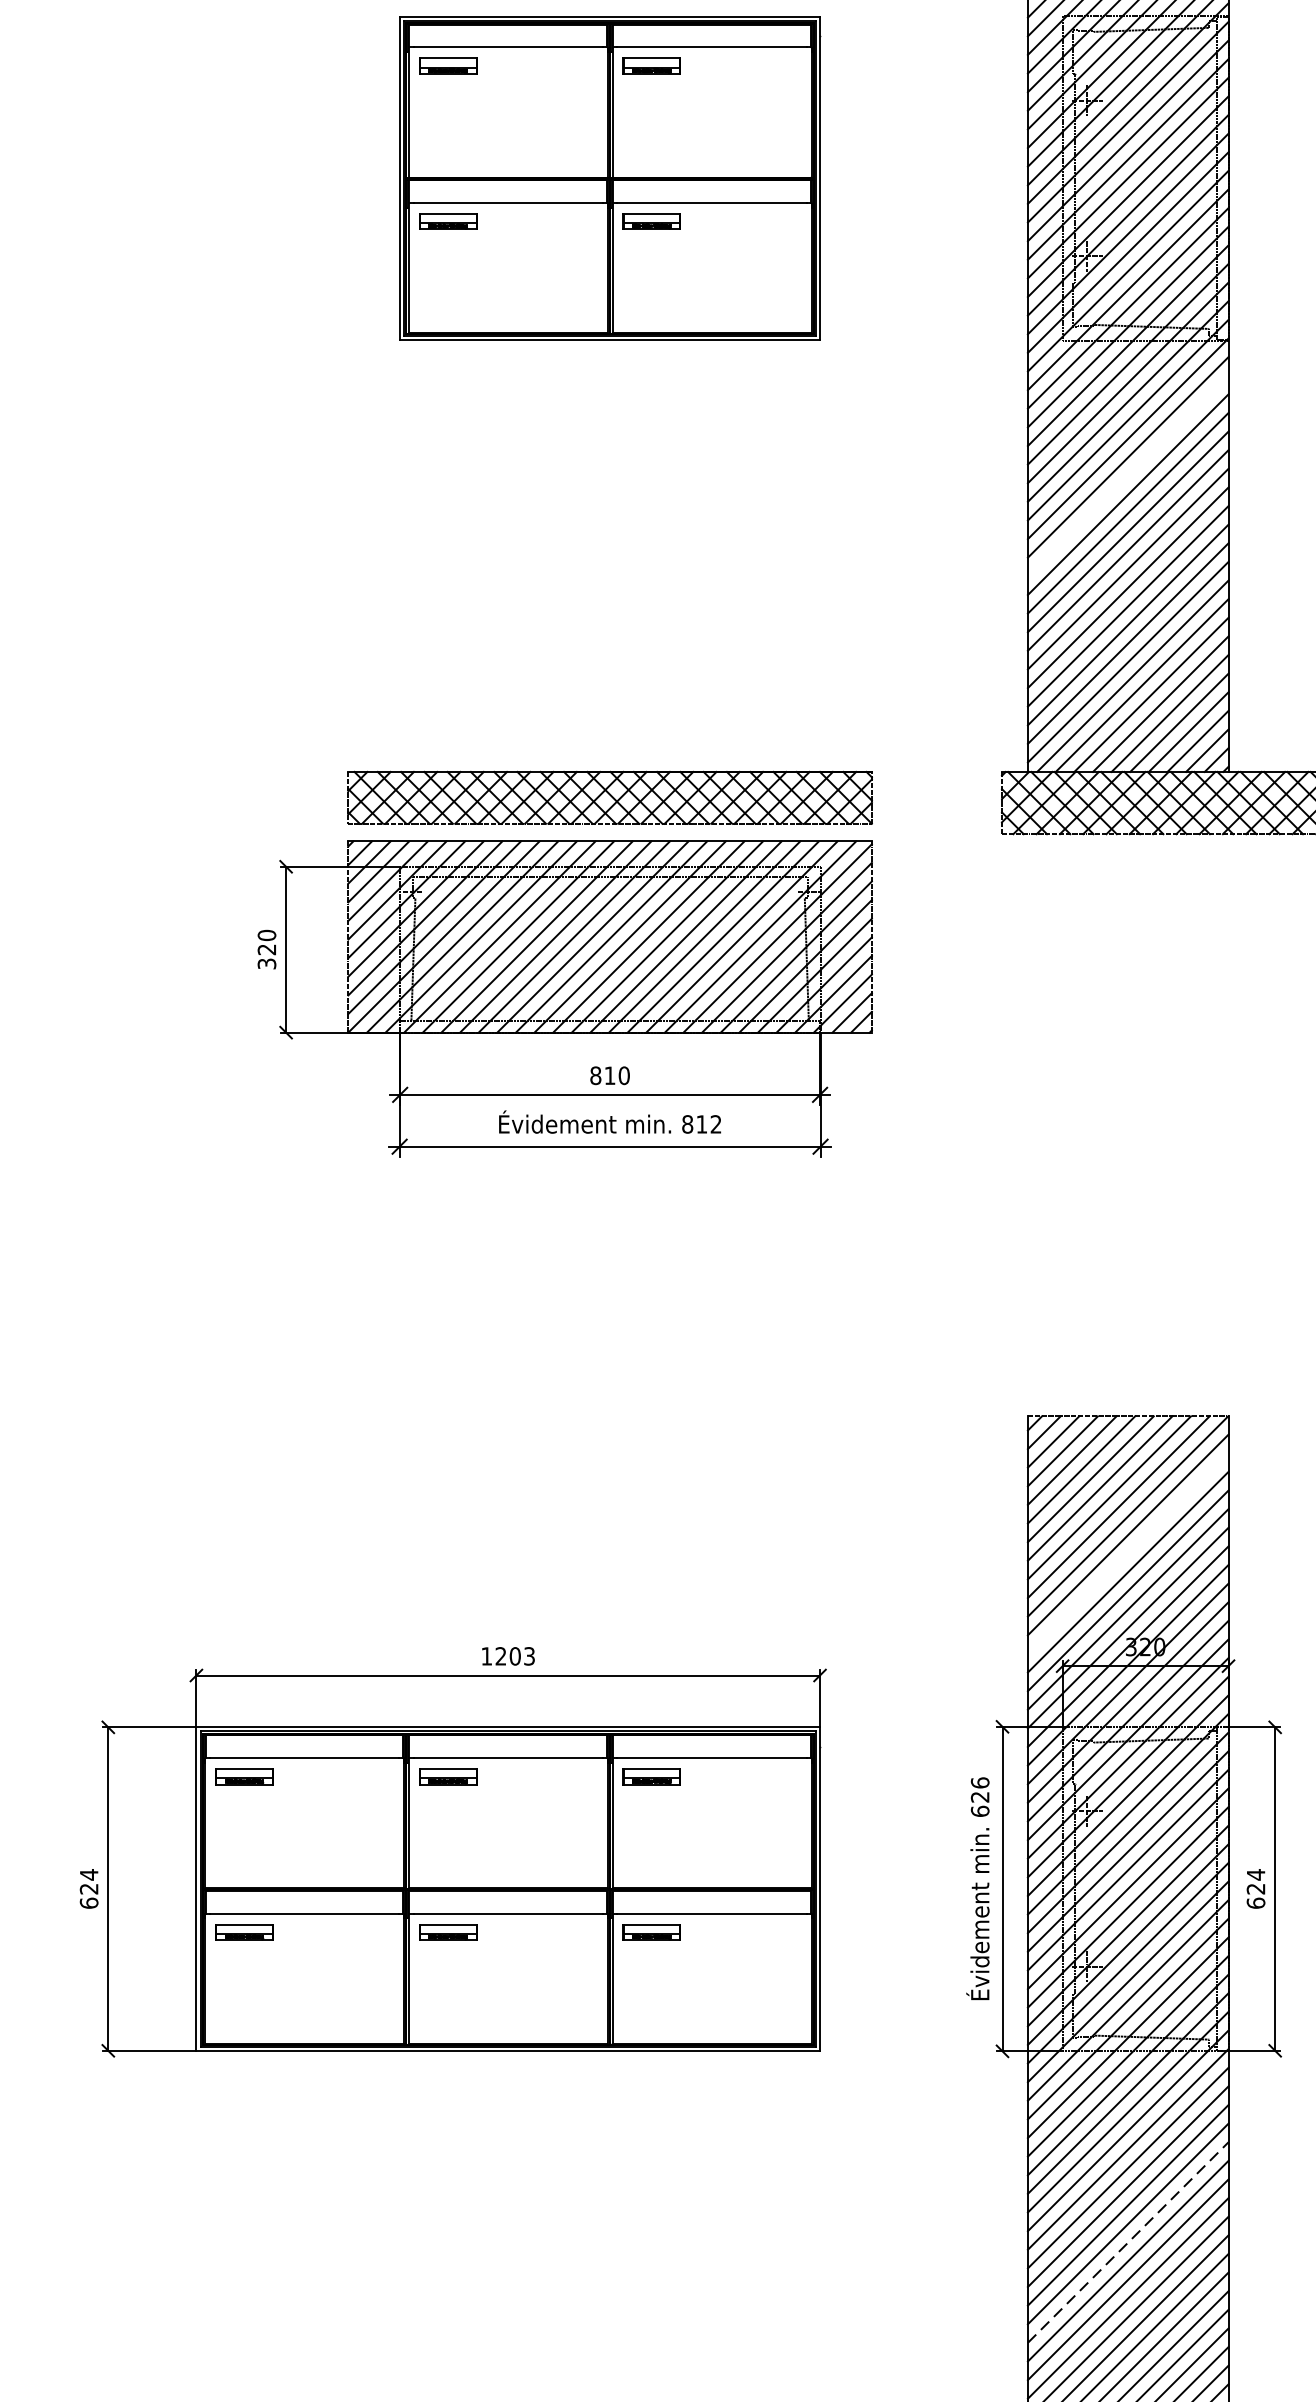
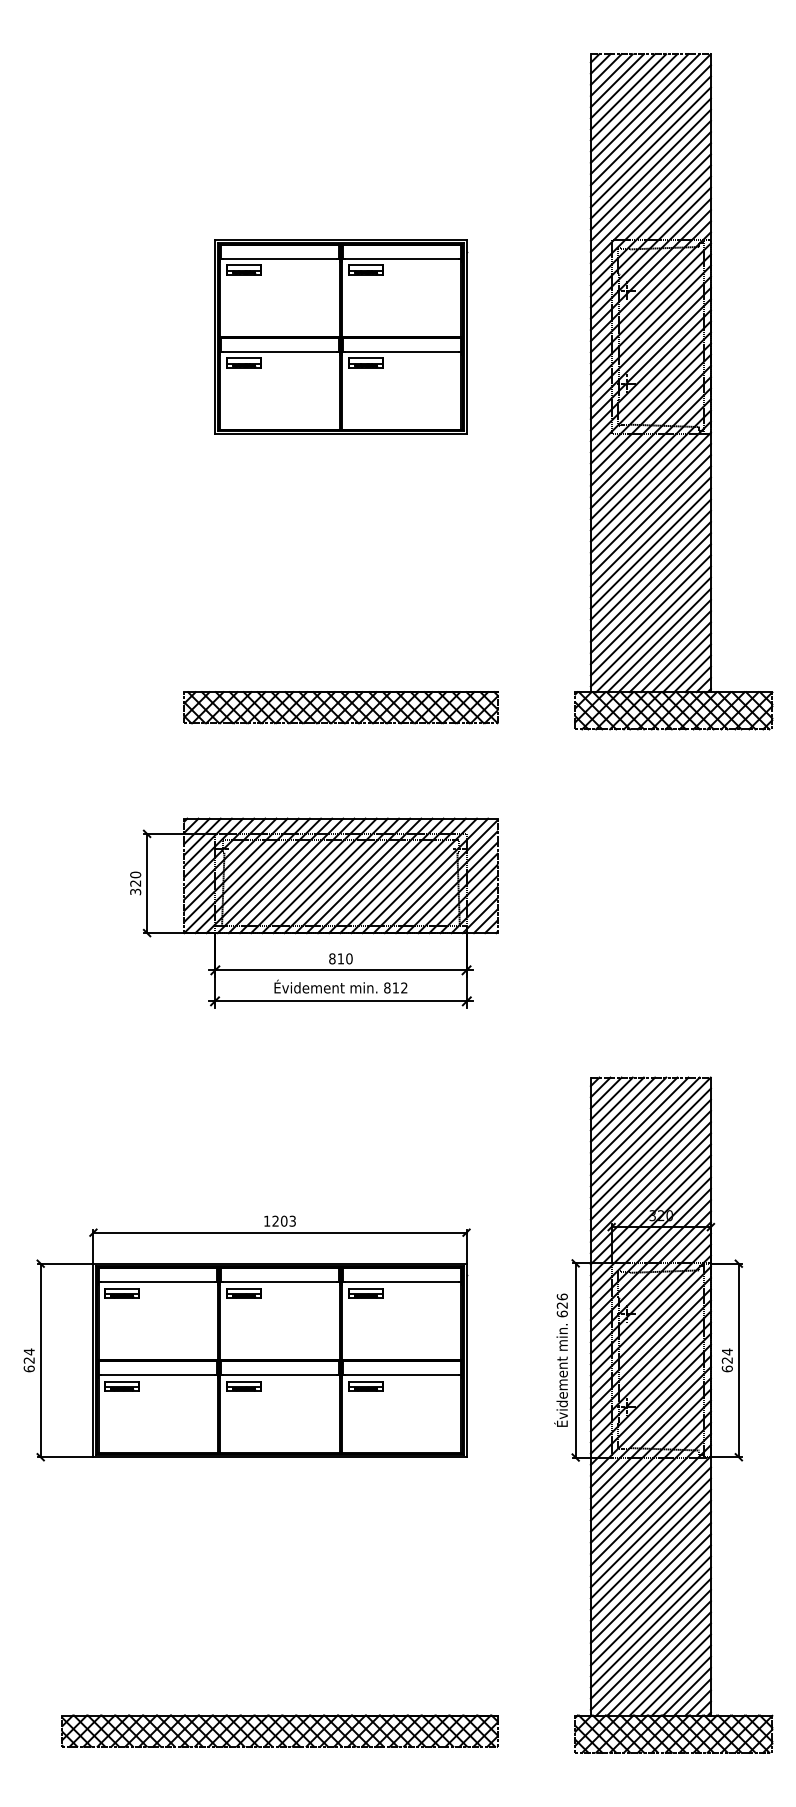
line: (1127, 476) -> (650, 515), added
part: (565, 998) -> (314, 912), moved
line: (1127, 1553) -> (650, 1159), added
line: (1127, 2241) -> (650, 1571), dashed -> solid

